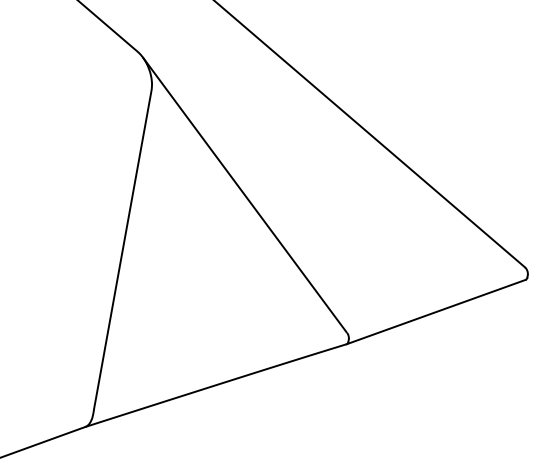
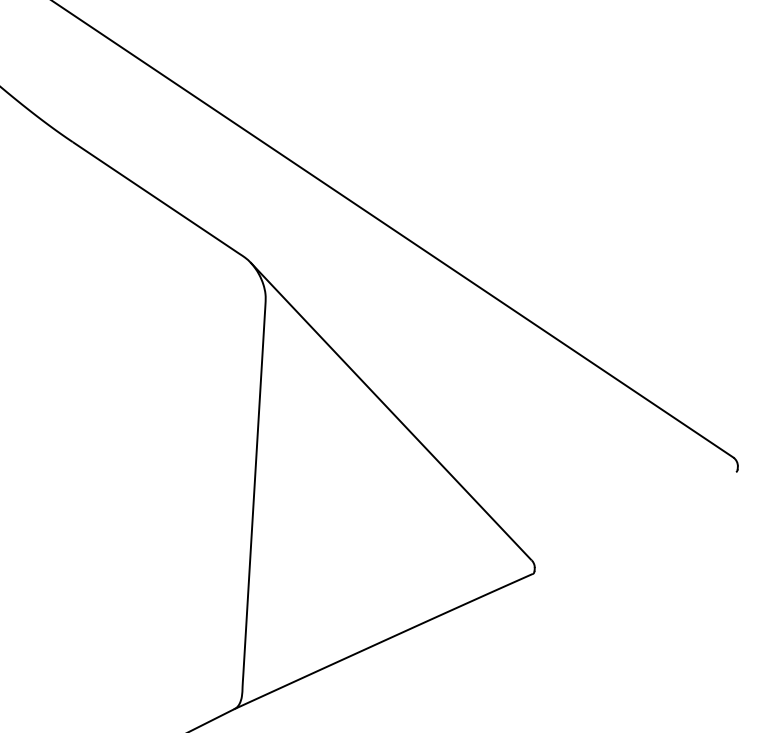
line: (436, 311) -> (634, 522), removed

